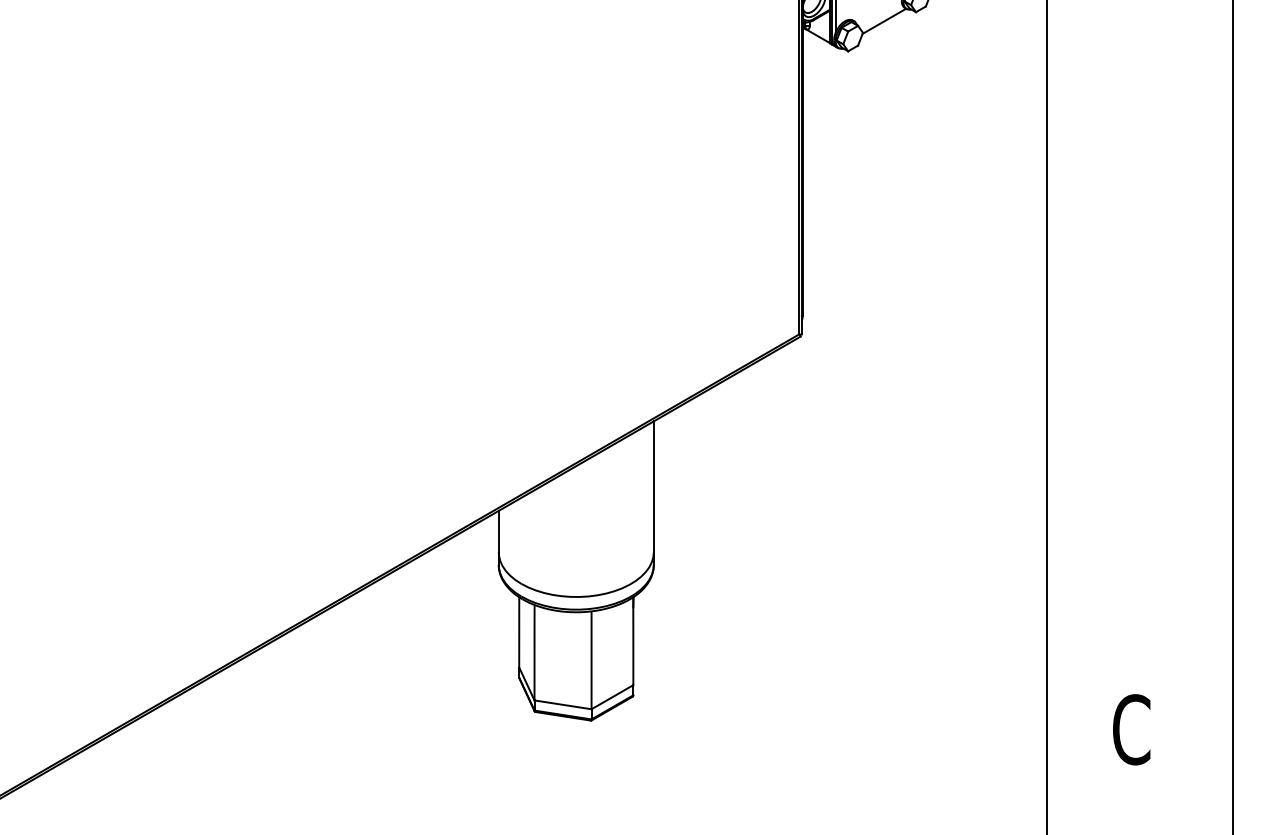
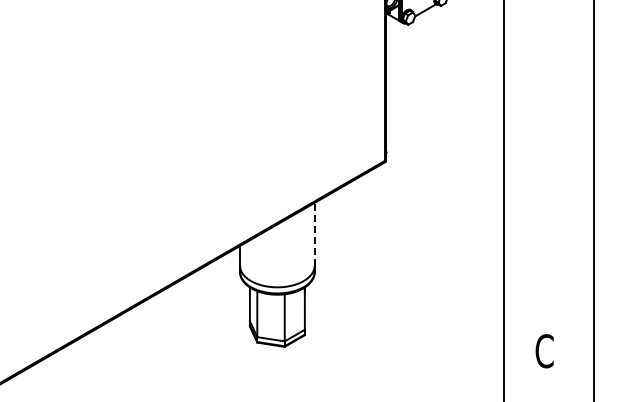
line: (653, 485) -> (314, 233), solid -> dashed

